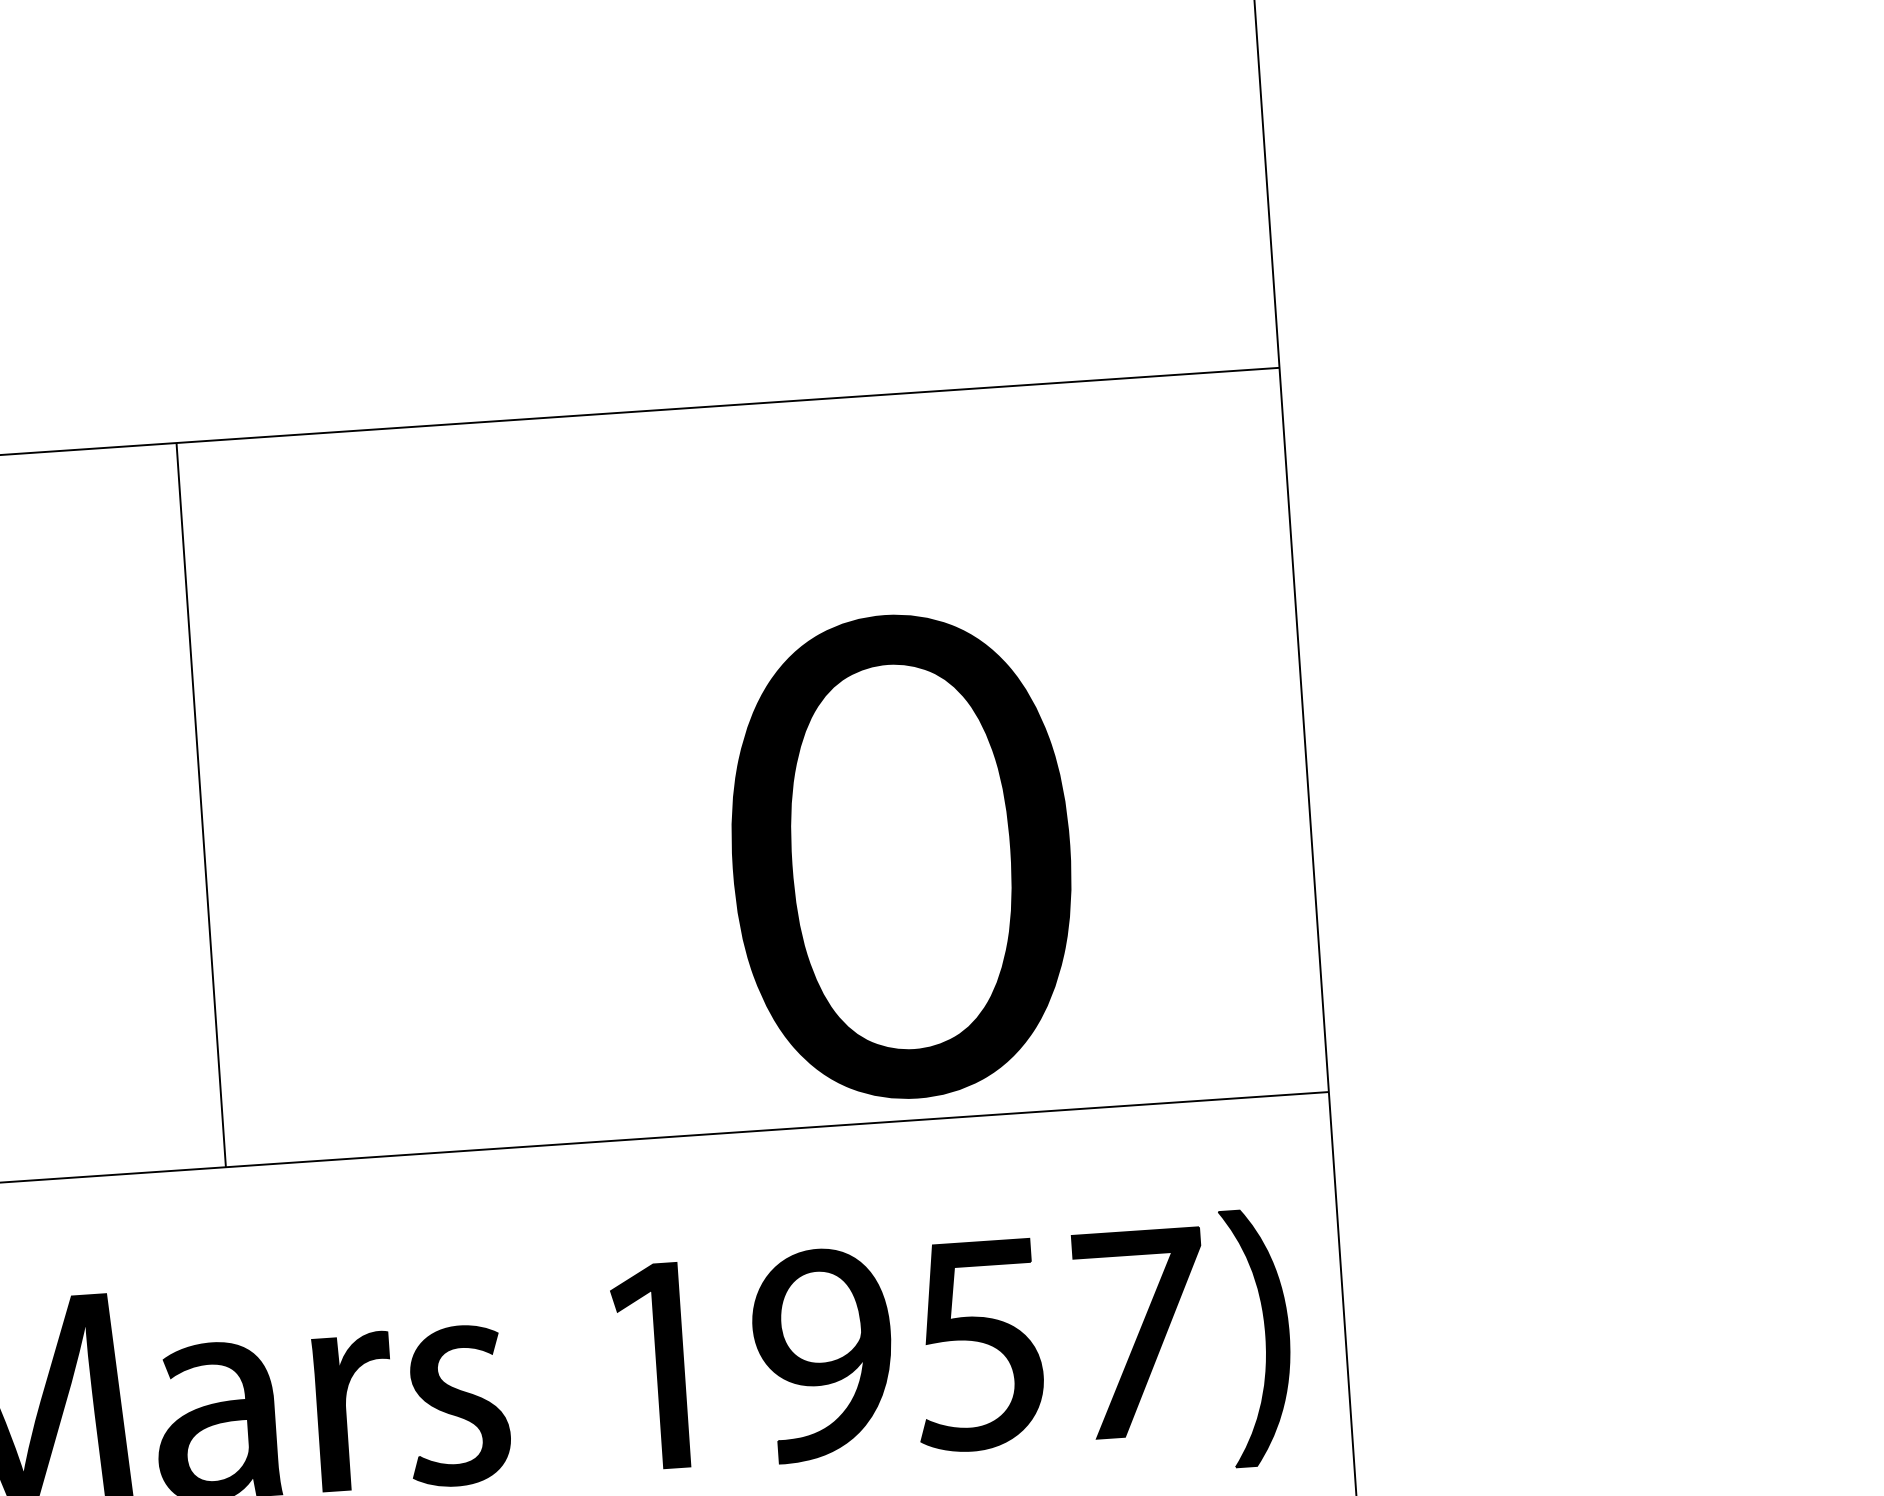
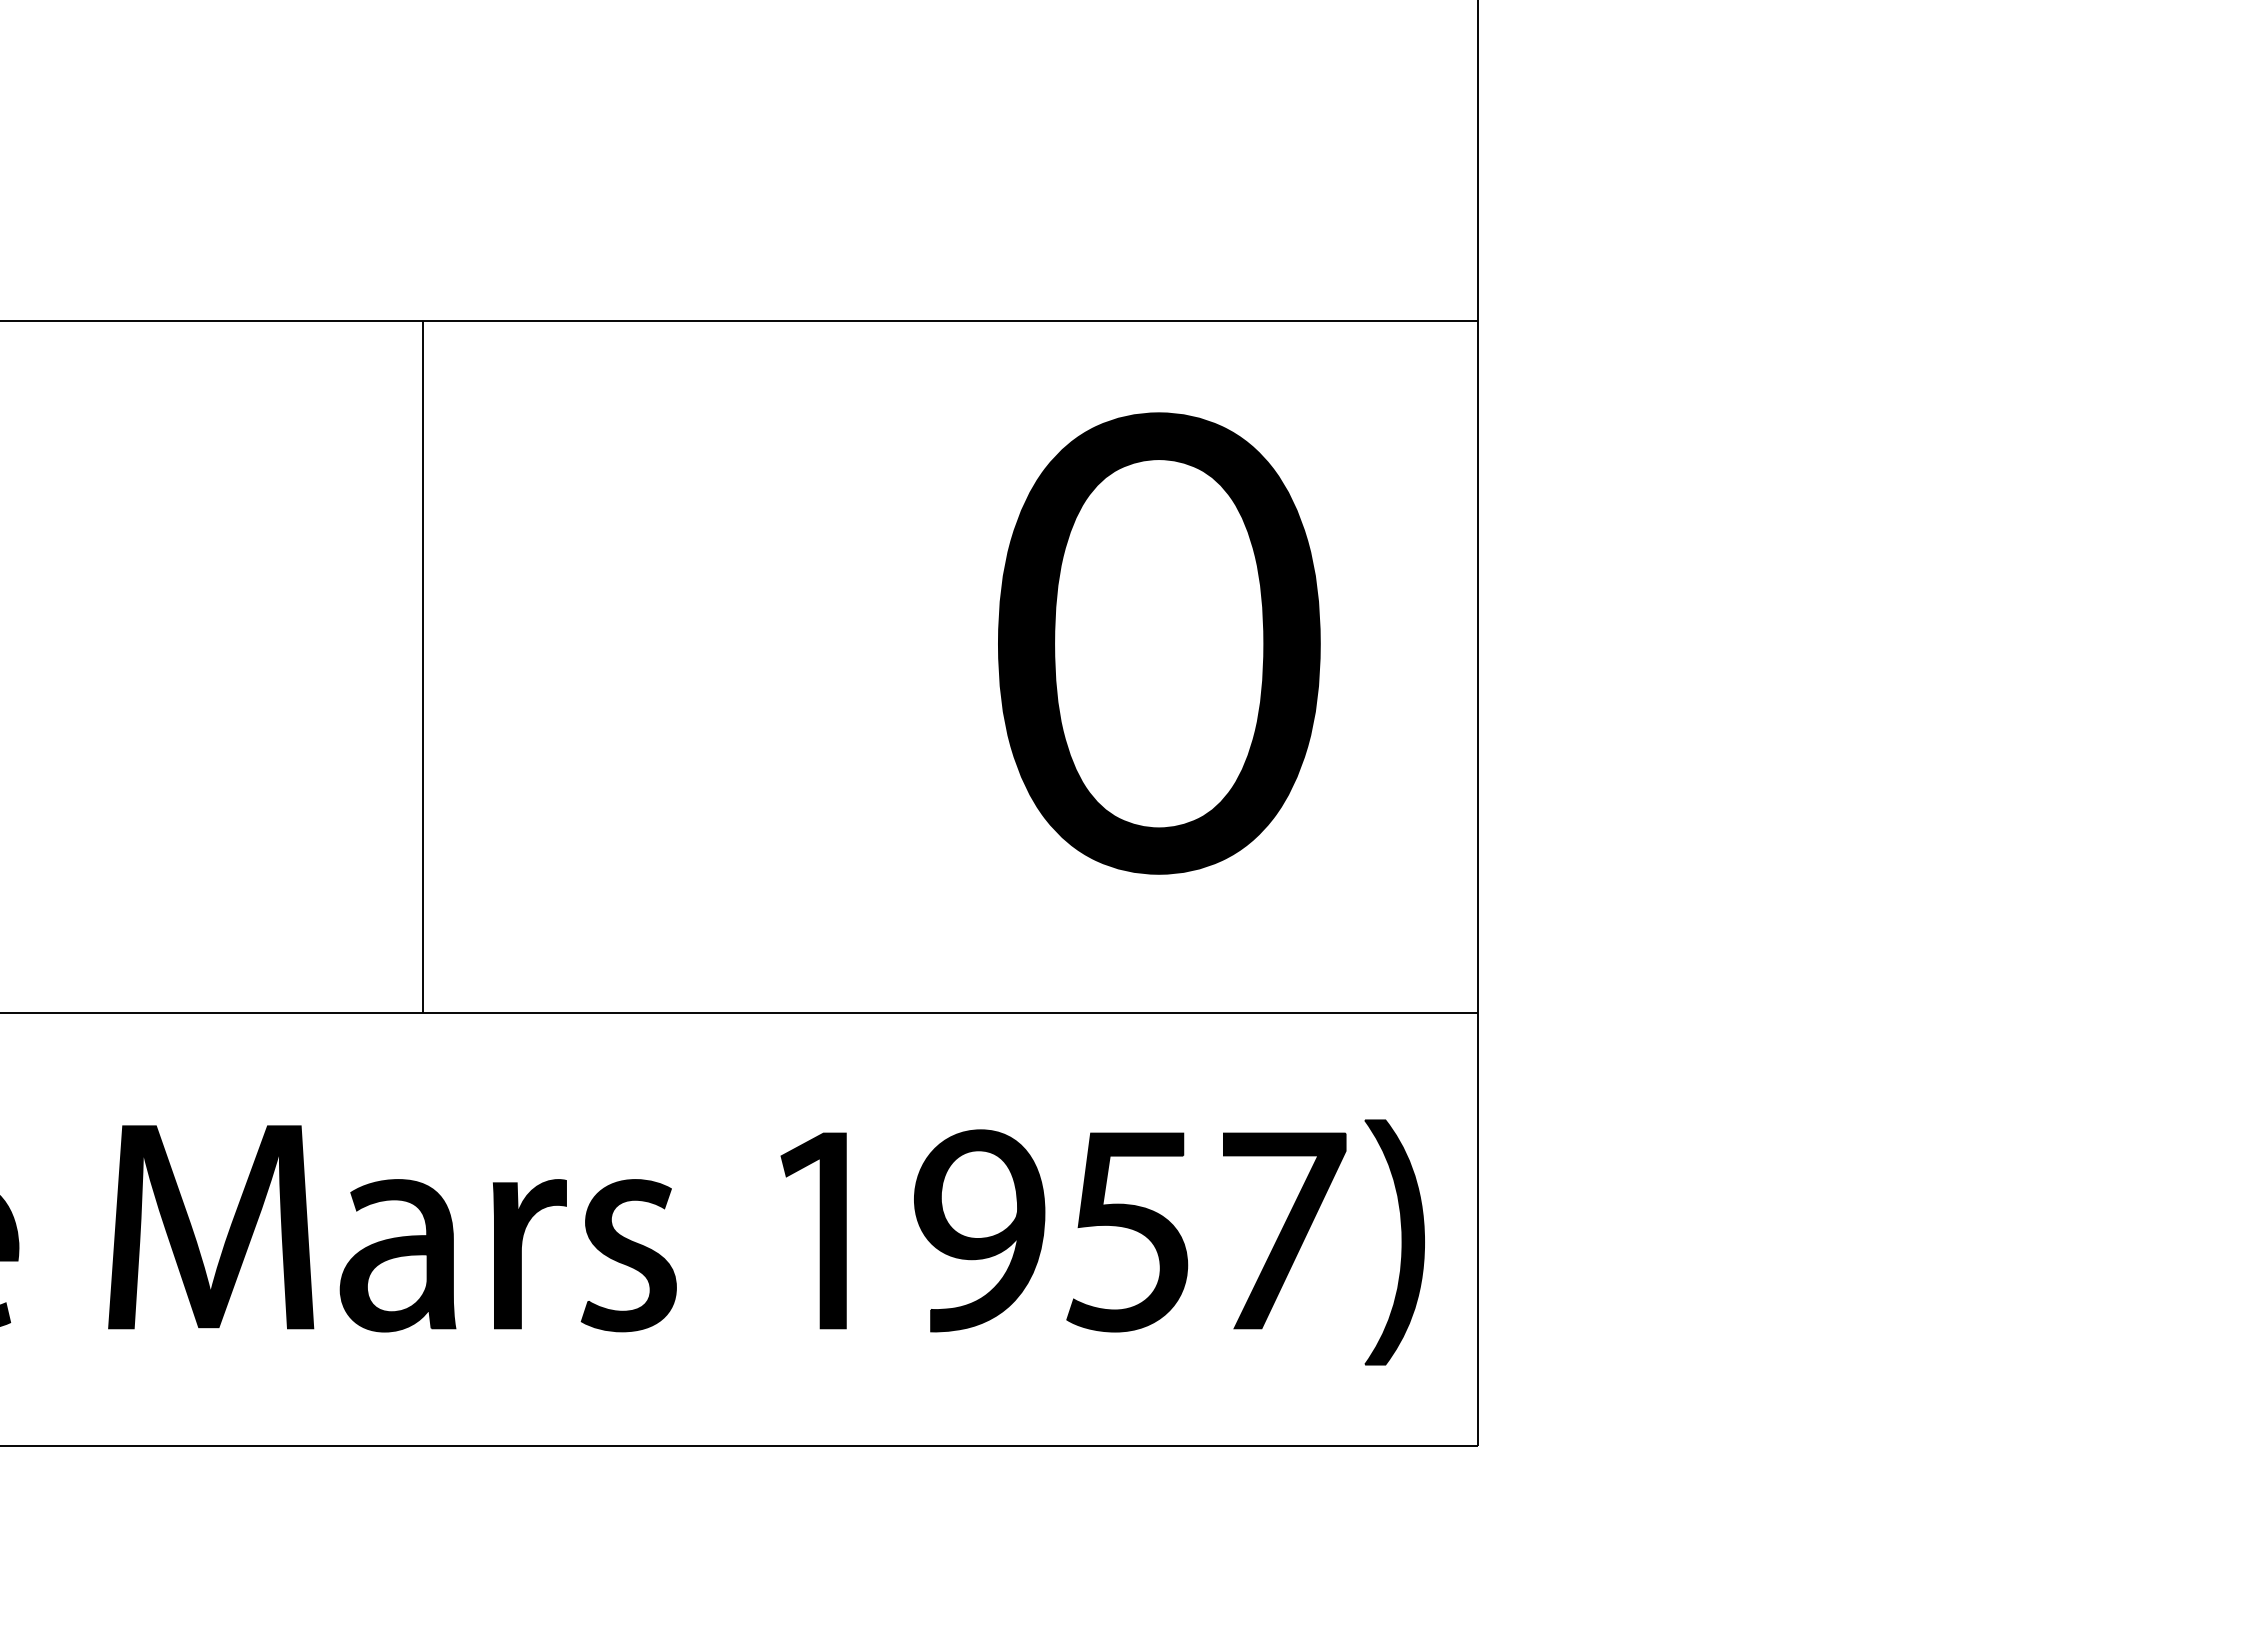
text: (901, 856) -> (1159, 643), moved

